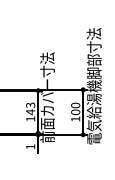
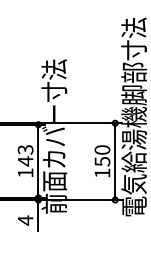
text: (75, 112) -> (102, 161), 100 -> 150
text: (30, 146) -> (25, 219), 1 -> 4

